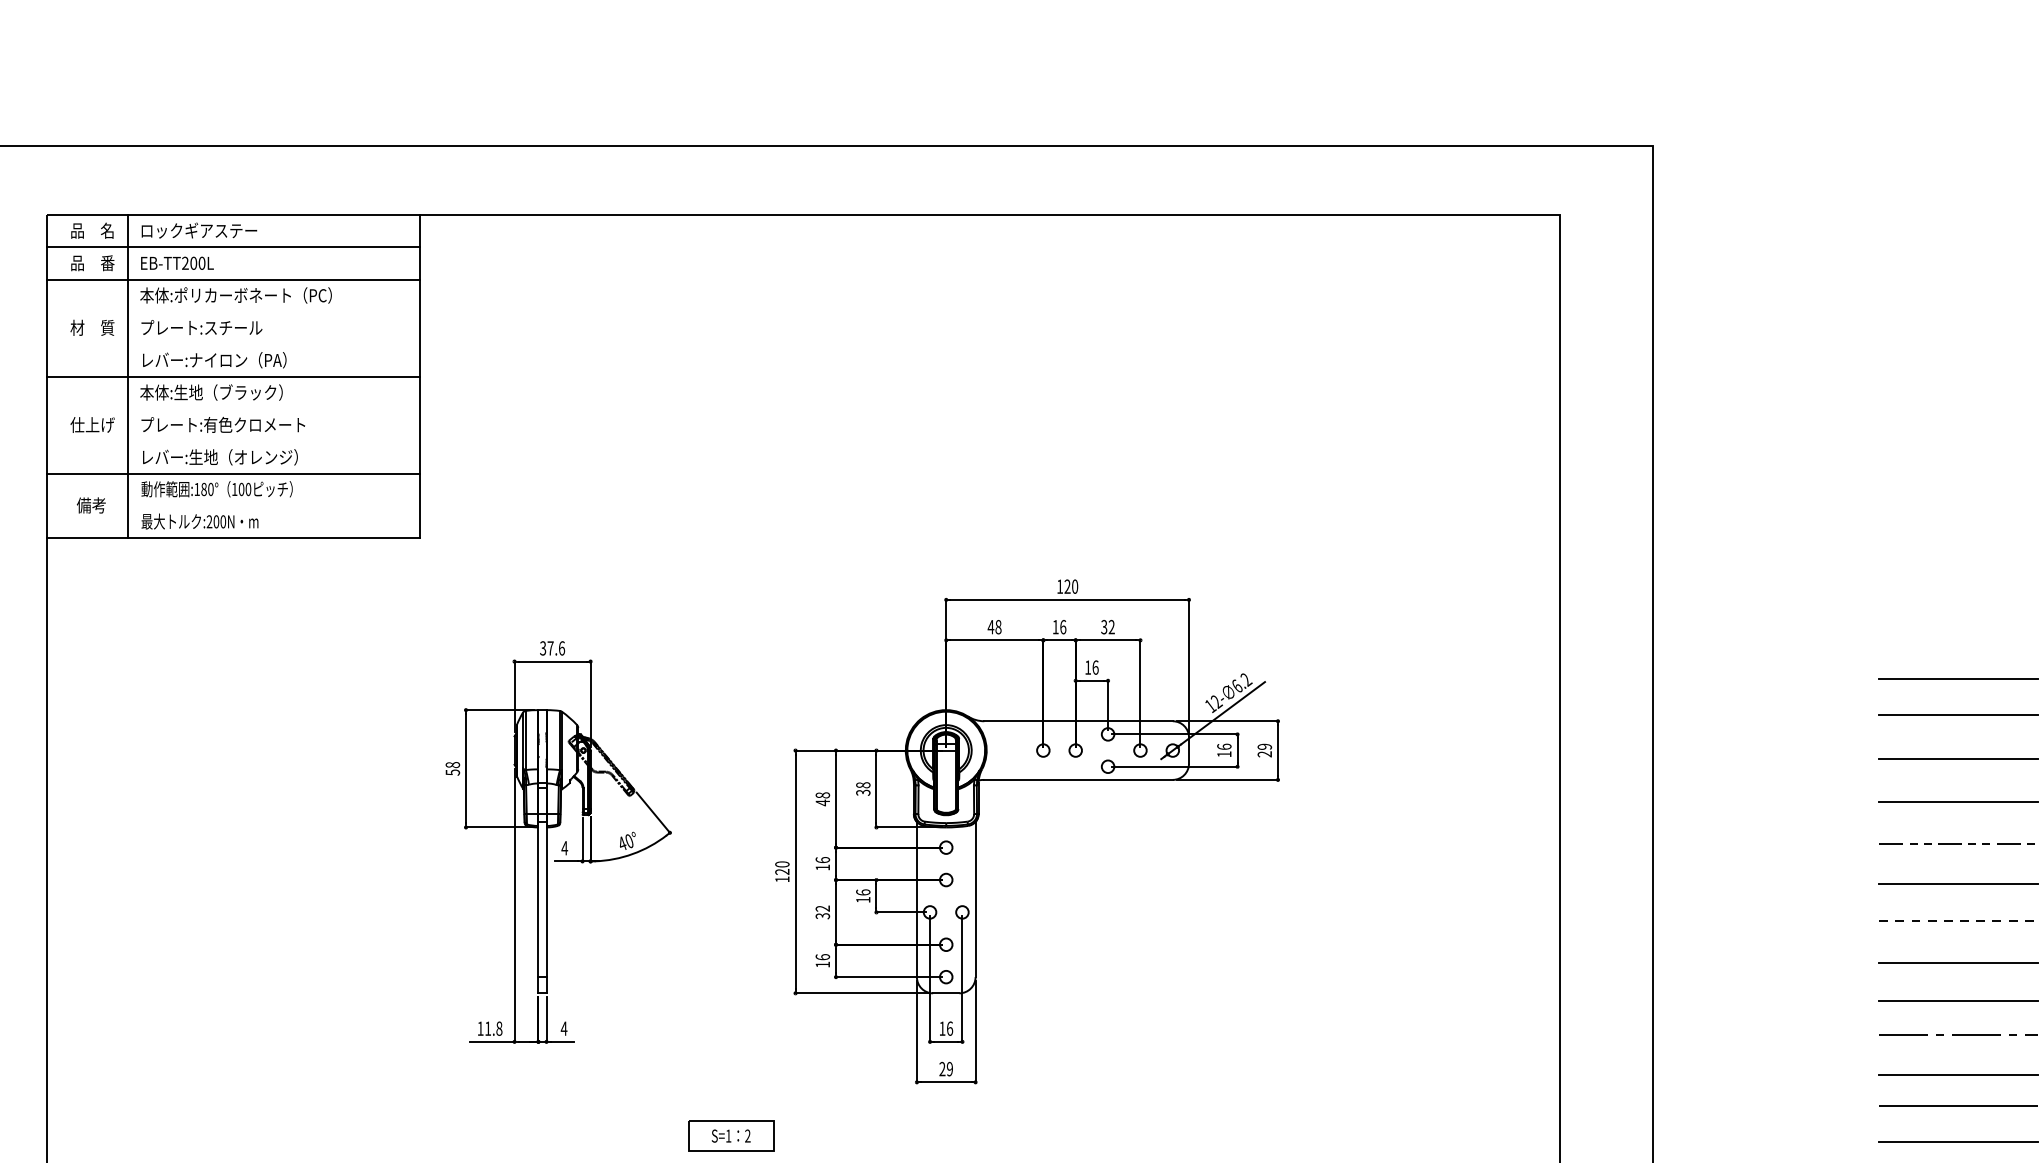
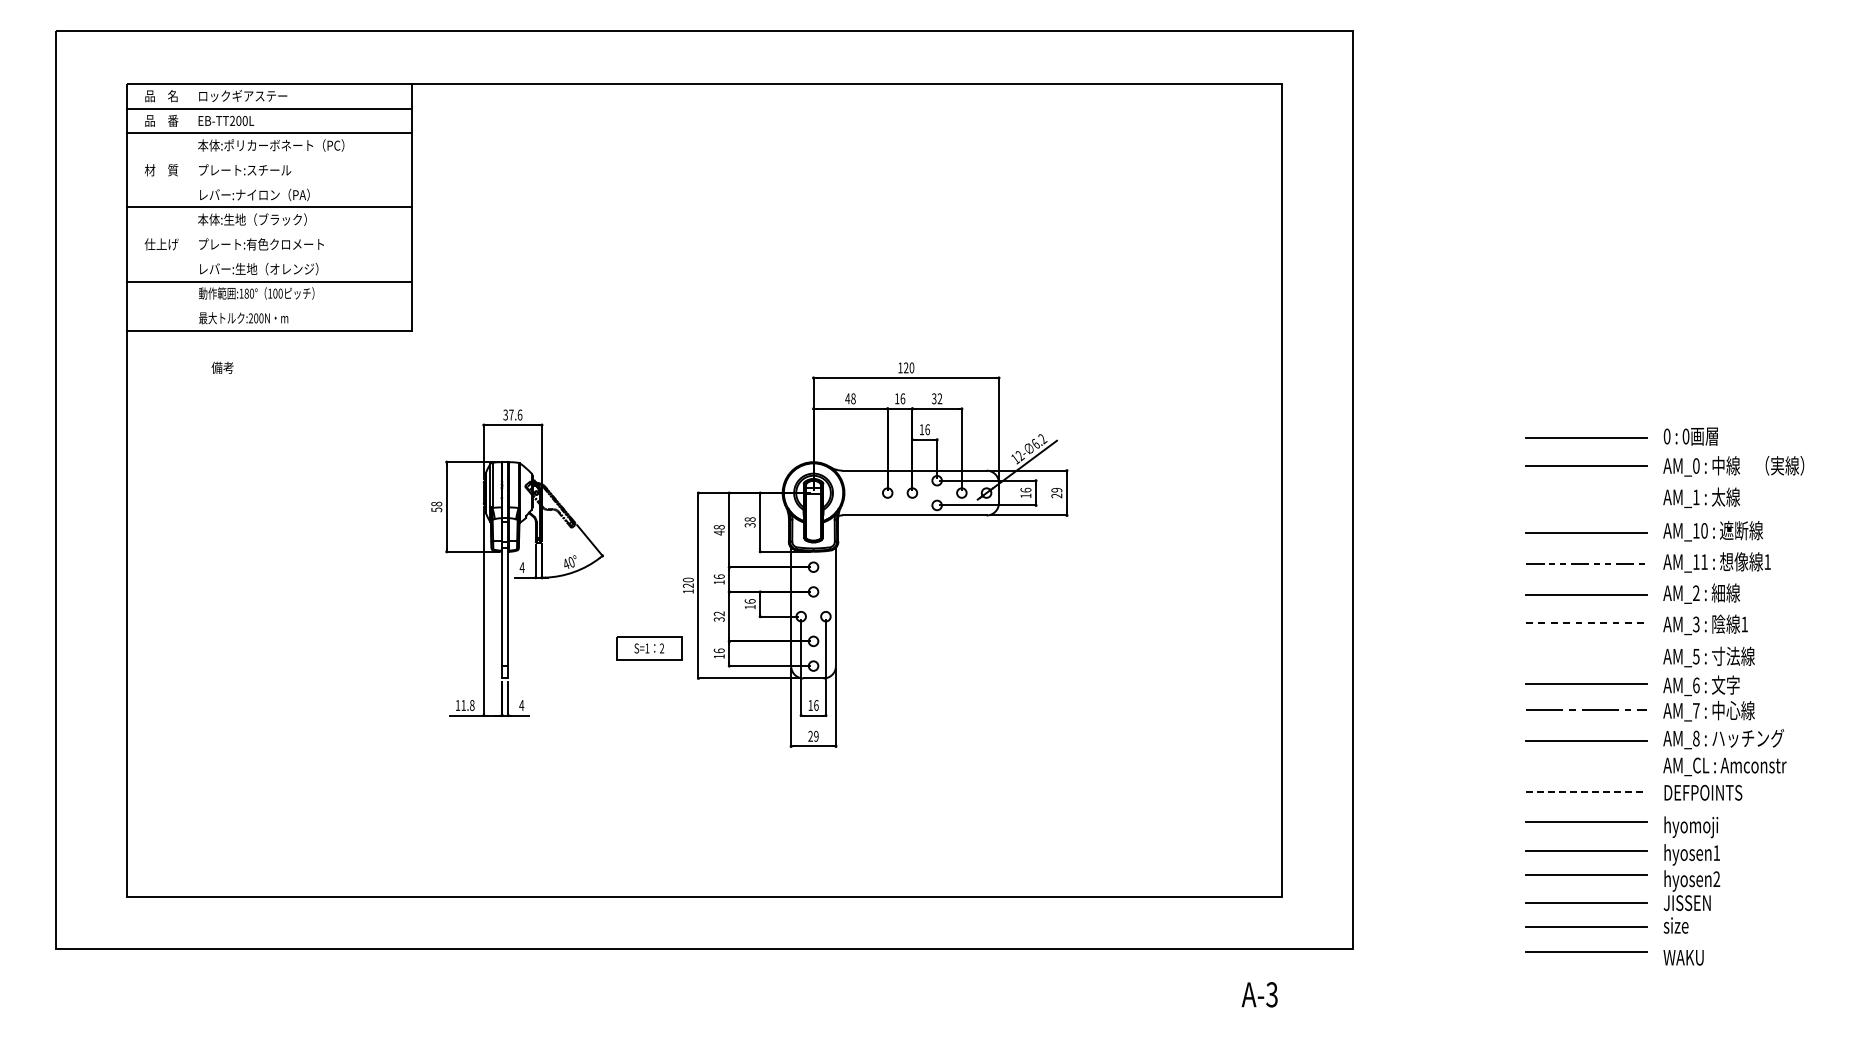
line: (127, 376) -> (188, 207), removed
text: (91, 504) -> (222, 367), moved
line: (1958, 758) -> (1586, 499), removed
line: (1958, 963) -> (1586, 655), removed
line: (1958, 1105) -> (1586, 764), removed
part: (731, 1136) -> (649, 648), moved
line: (1958, 1141) -> (1586, 791), solid -> dashed

